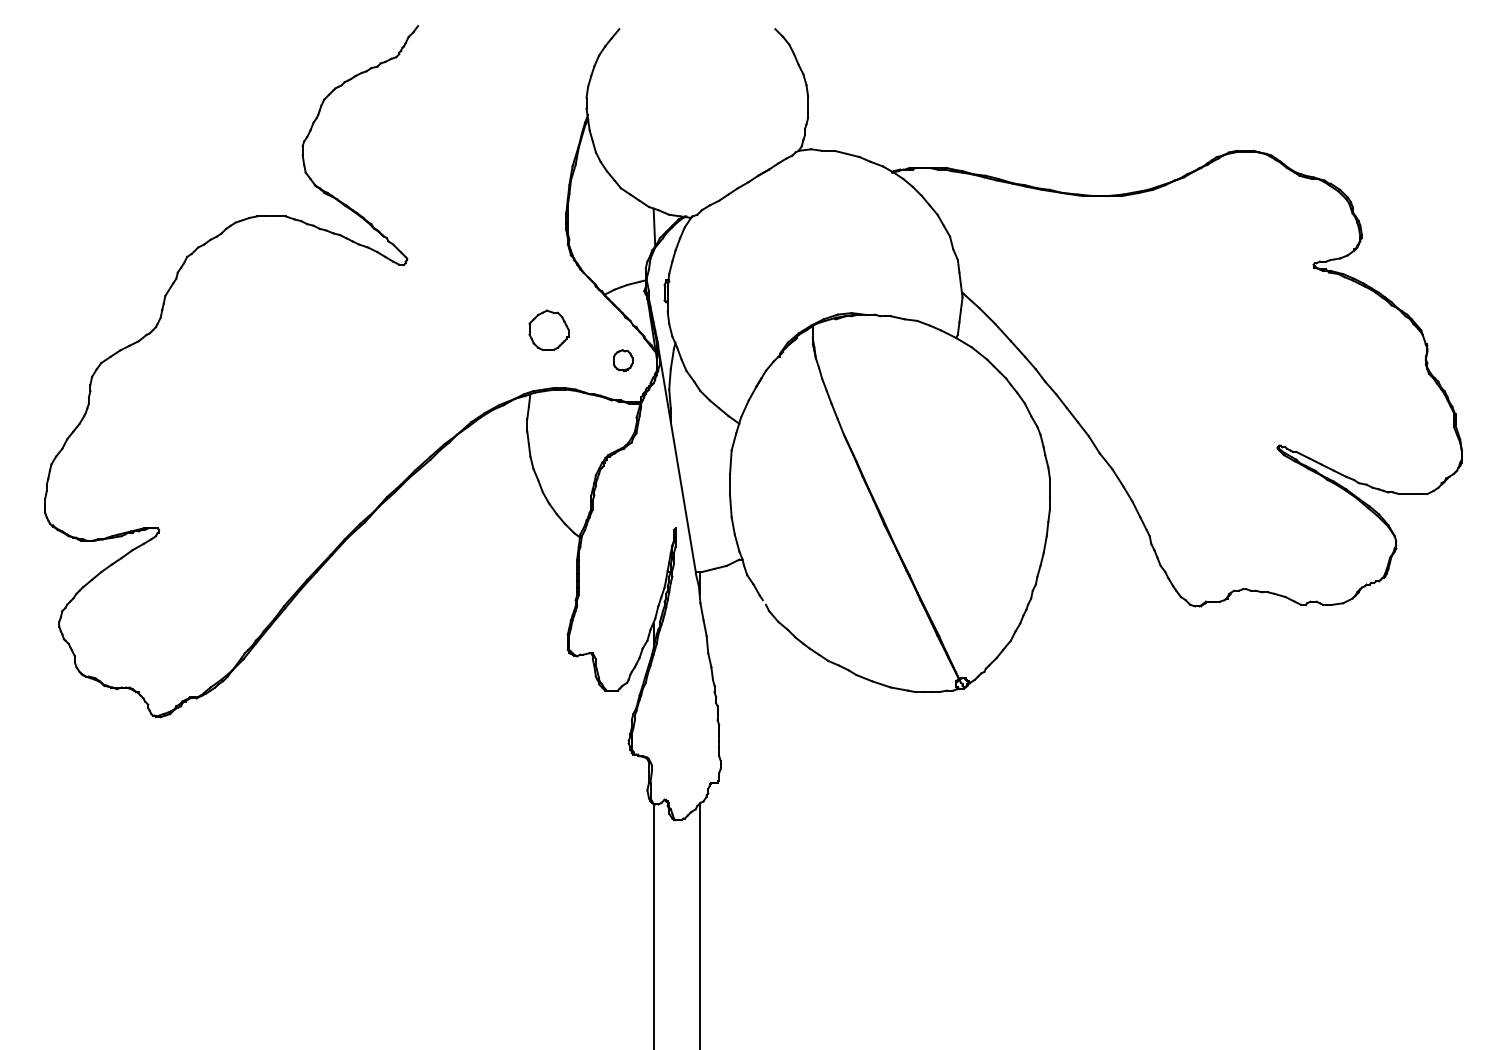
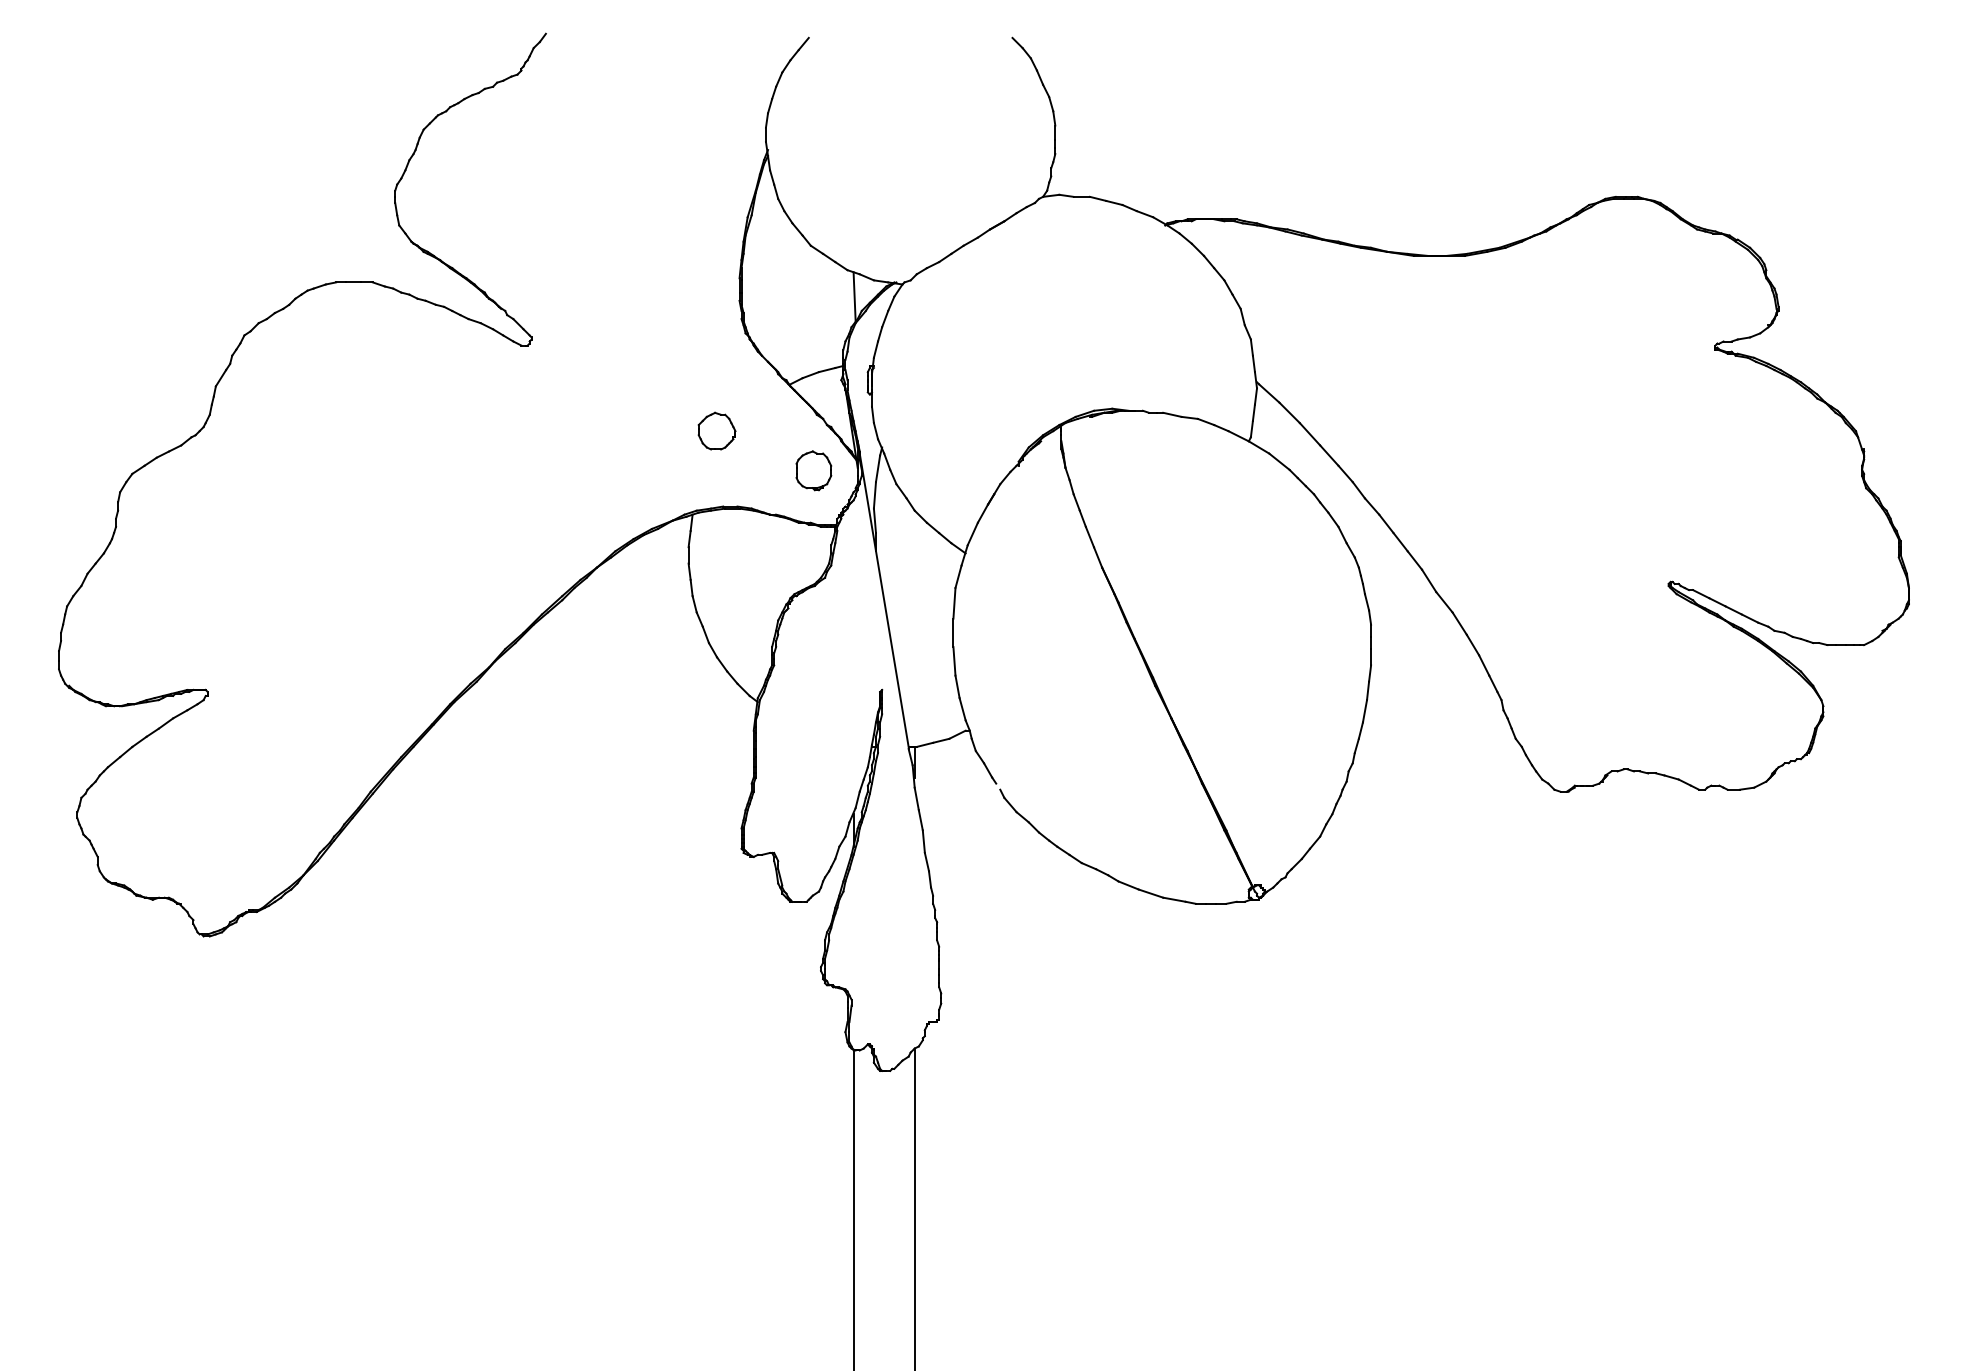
part: (548, 329) -> (716, 430), size x0.71
part: (622, 360) -> (813, 470), size x1.43

